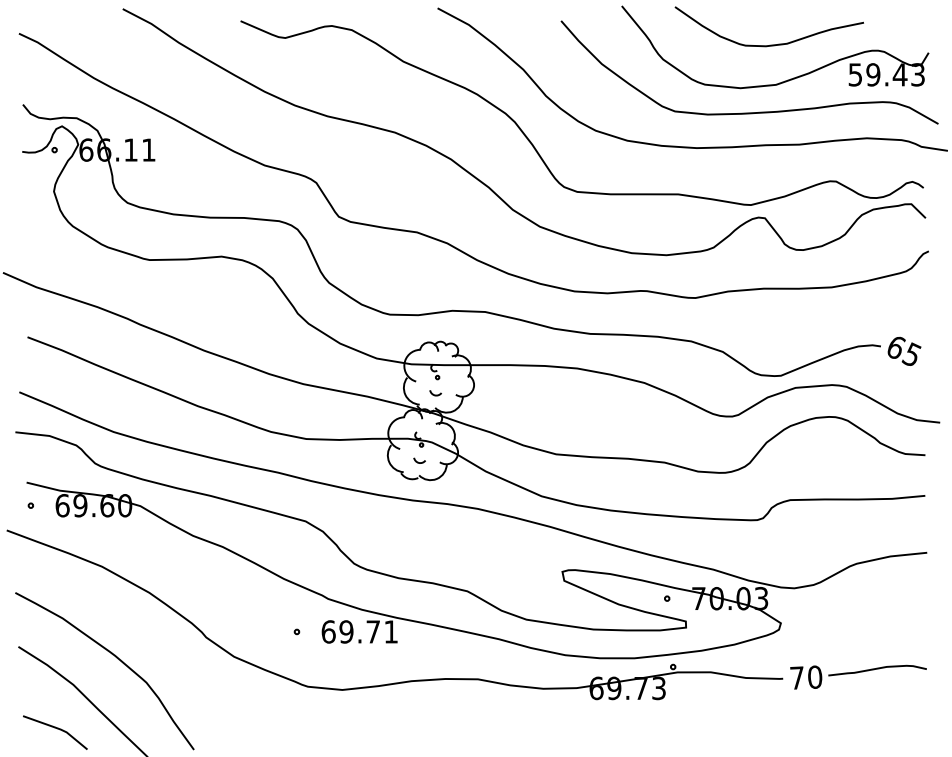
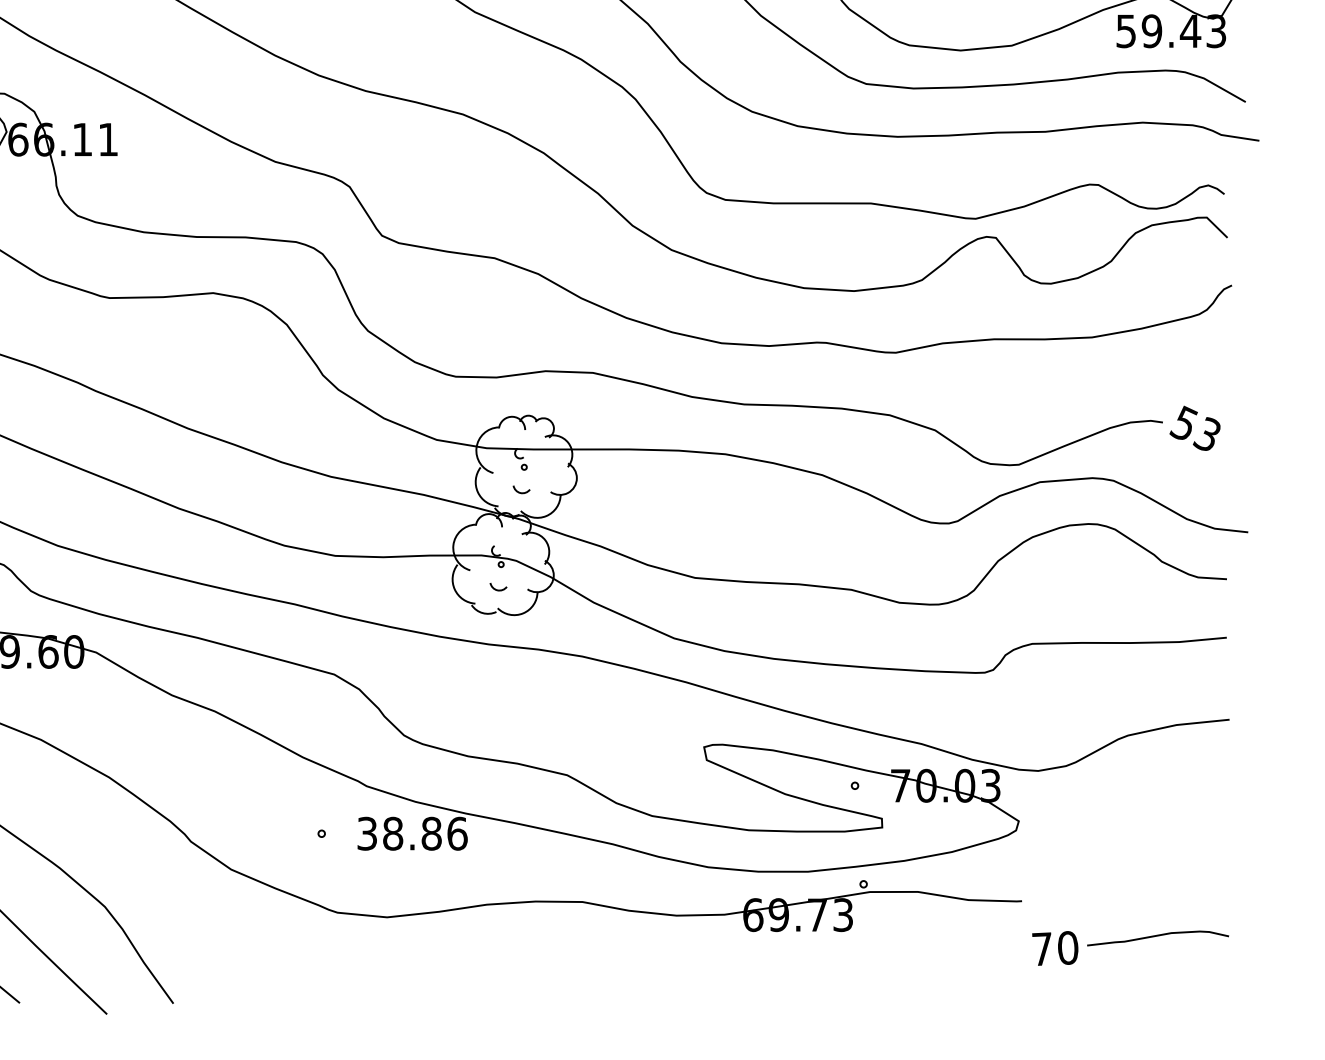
text: (903, 350) -> (1195, 428), 65 -> 53
text: (359, 631) -> (411, 833), 69.71 -> 38.86
part: (858, 676) -> (1130, 946), moved

